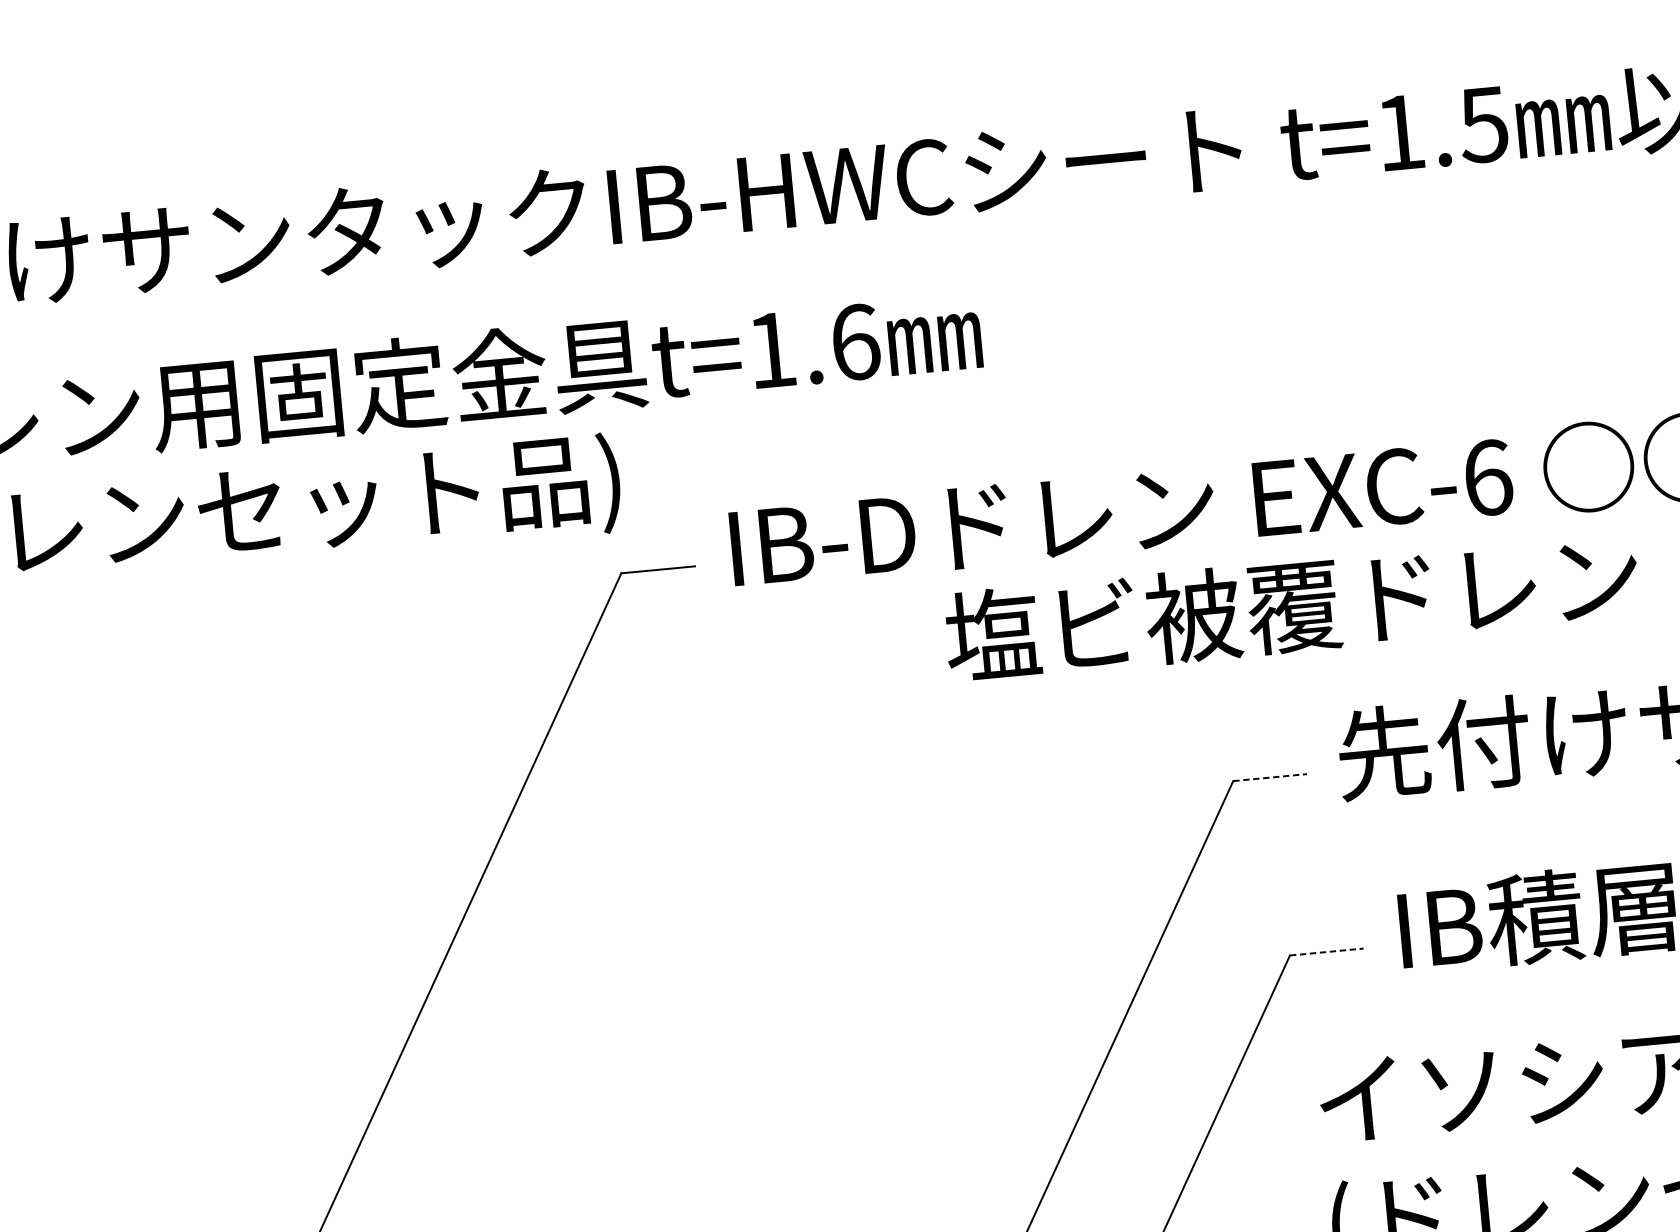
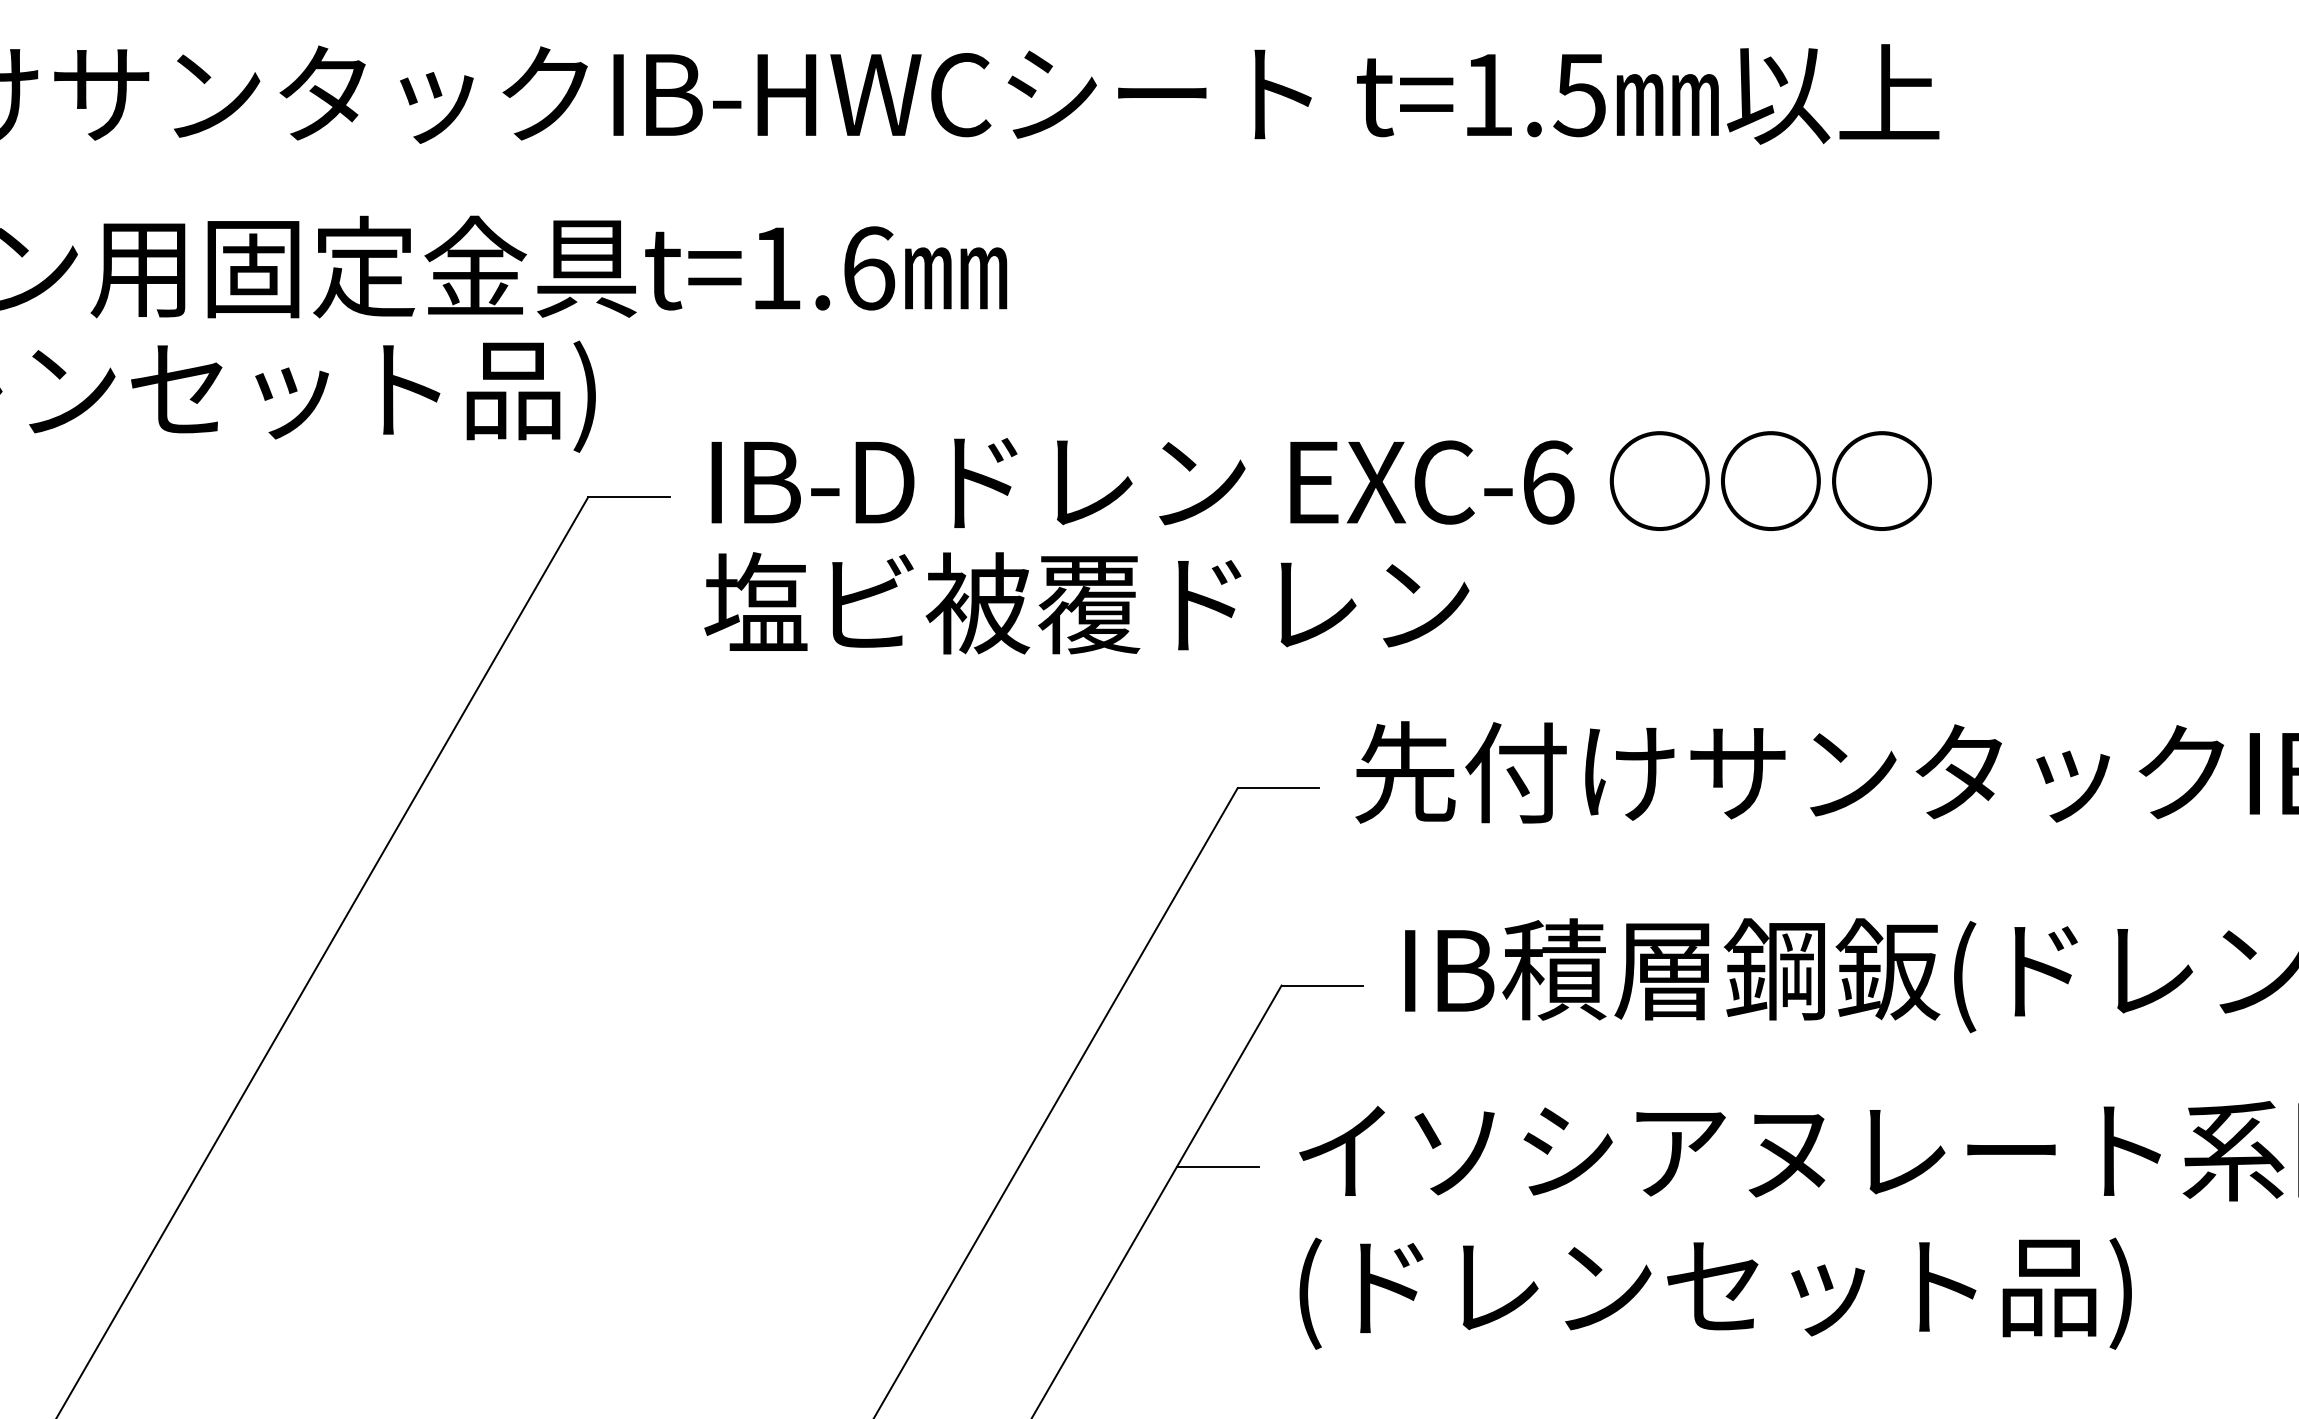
text: (1291, 606) -> (1086, 603), moved
line: (1270, 777) -> (1278, 788), dashed -> solid
line: (1326, 951) -> (1322, 985), dashed -> solid
line: (1247, 1124) -> (1217, 1166), added

